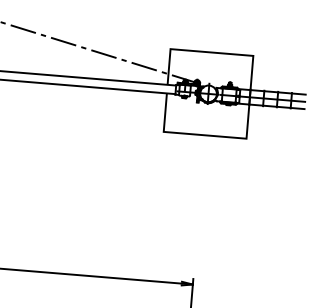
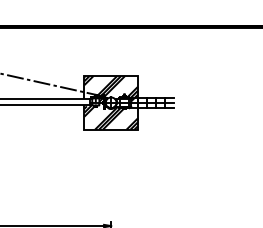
hatch: (207, 93) -> (110, 102), added

